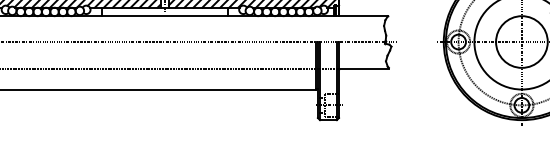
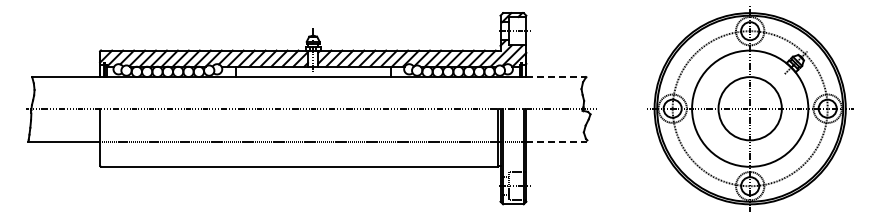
line: (363, 16) -> (556, 77), solid -> dashed
line: (363, 68) -> (556, 141), solid -> dashed

